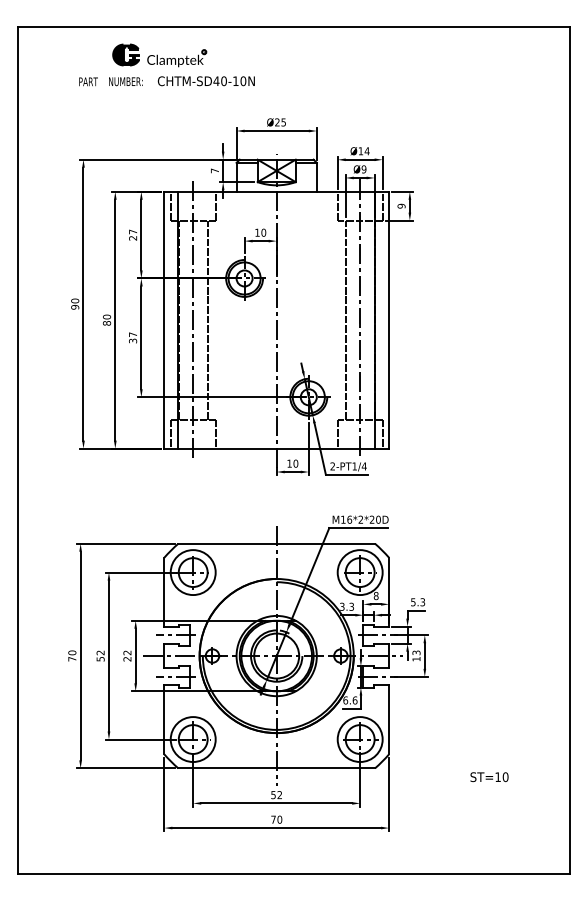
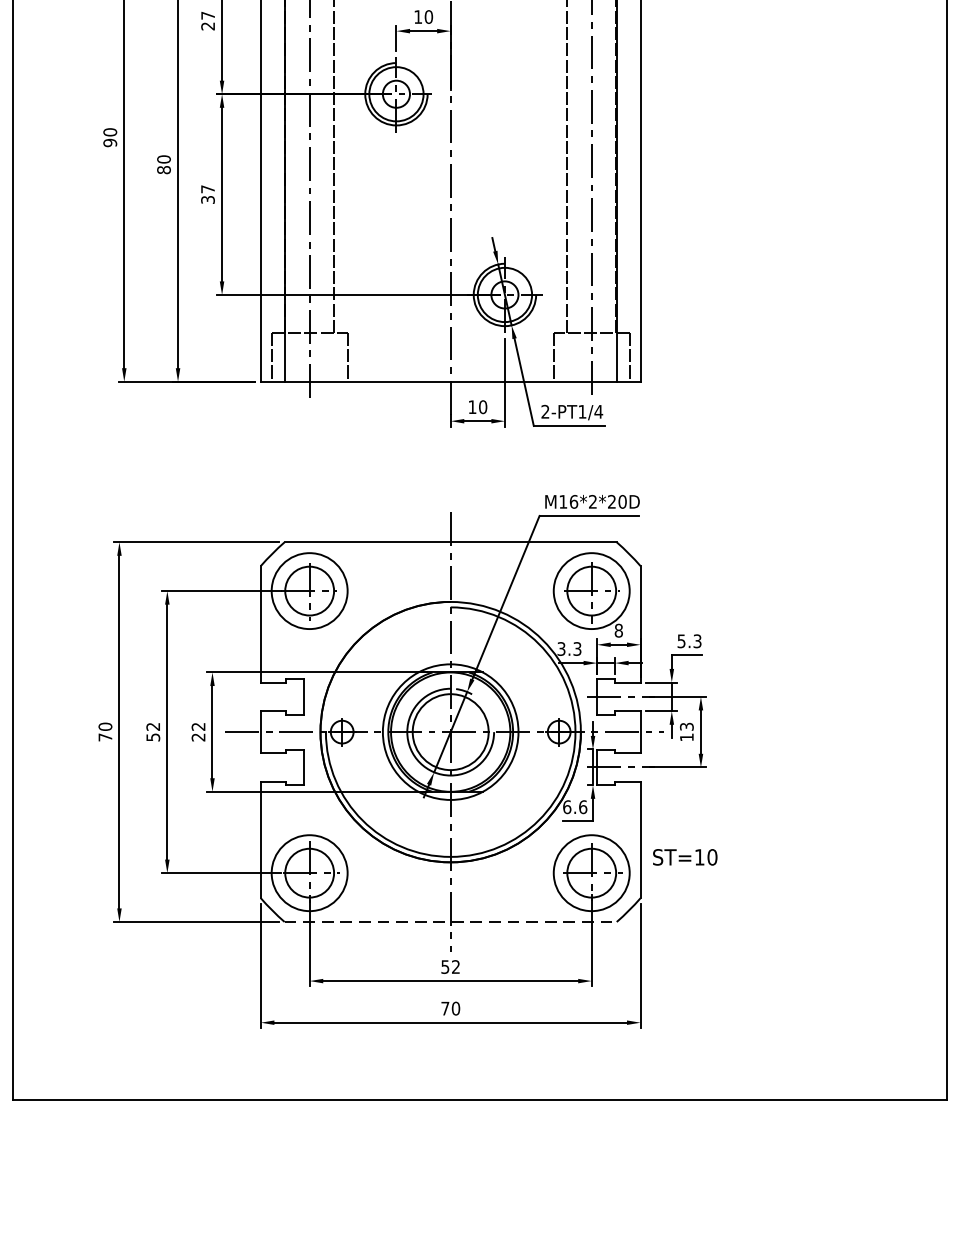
line: (175, 635) -> (279, 697), removed
line: (175, 676) -> (279, 766), removed
line: (277, 768) -> (452, 922), solid -> dashed
text: (489, 777) -> (685, 857), moved

